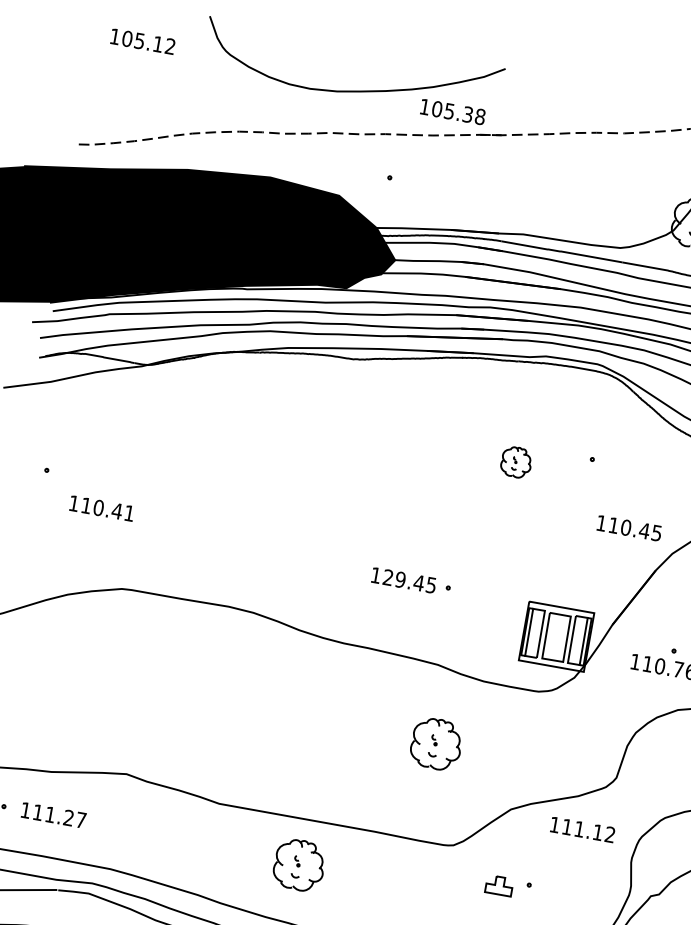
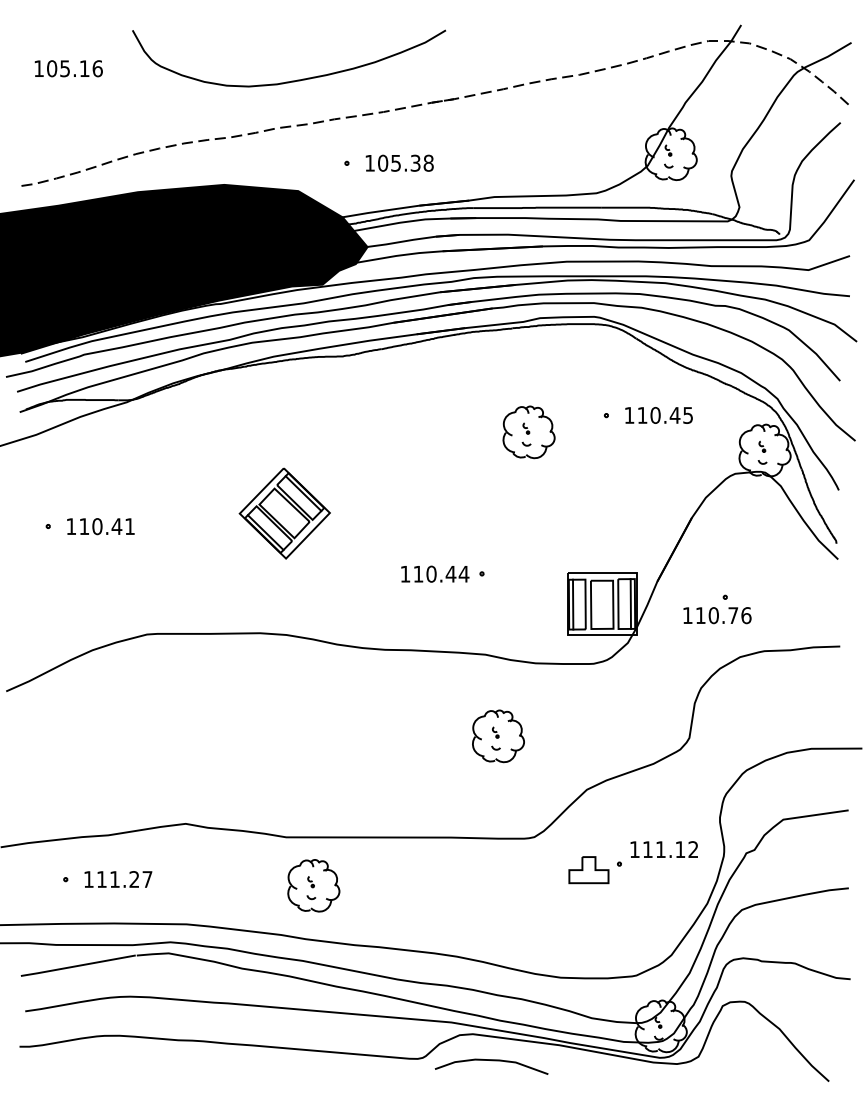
text: (170, 46) -> (97, 68), 105.12 -> 105.16
text: (452, 111) -> (399, 162), moved
part: (515, 462) -> (528, 432), size x1.67
part: (272, 497) -> (284, 513), added
text: (101, 508) -> (100, 526), moved
text: (628, 528) -> (658, 415), moved
text: (410, 580) -> (441, 573), 129.45 -> 110.44
text: (582, 829) -> (663, 849), moved
part: (299, 864) -> (313, 885), moved
part: (498, 885) -> (588, 870), size x1.43

